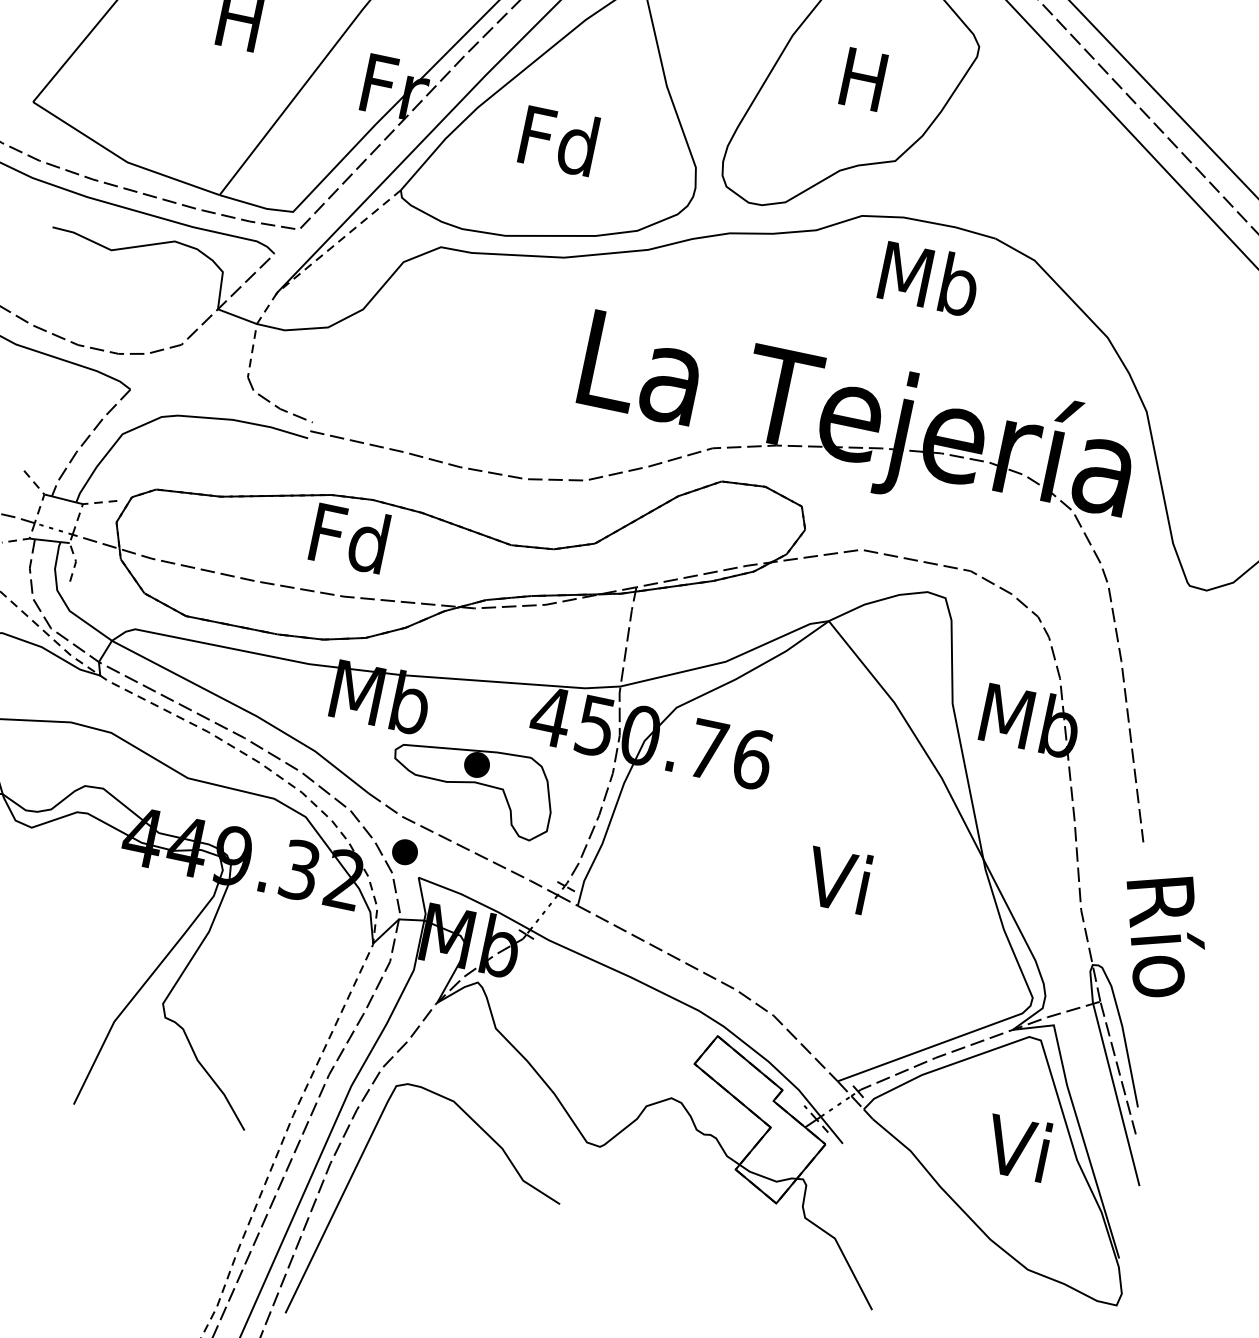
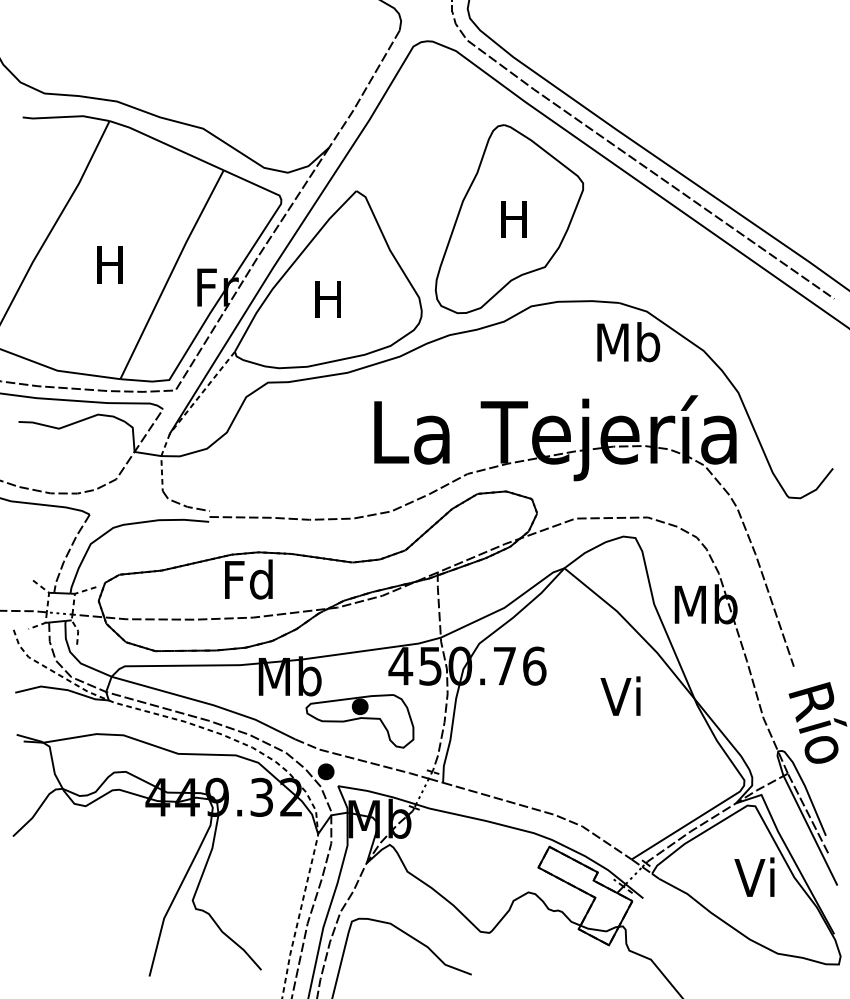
text: (558, 141) -> (328, 299), Fd -> H
text: (929, 279) -> (628, 342), moved
text: (837, 878) -> (620, 695), moved

